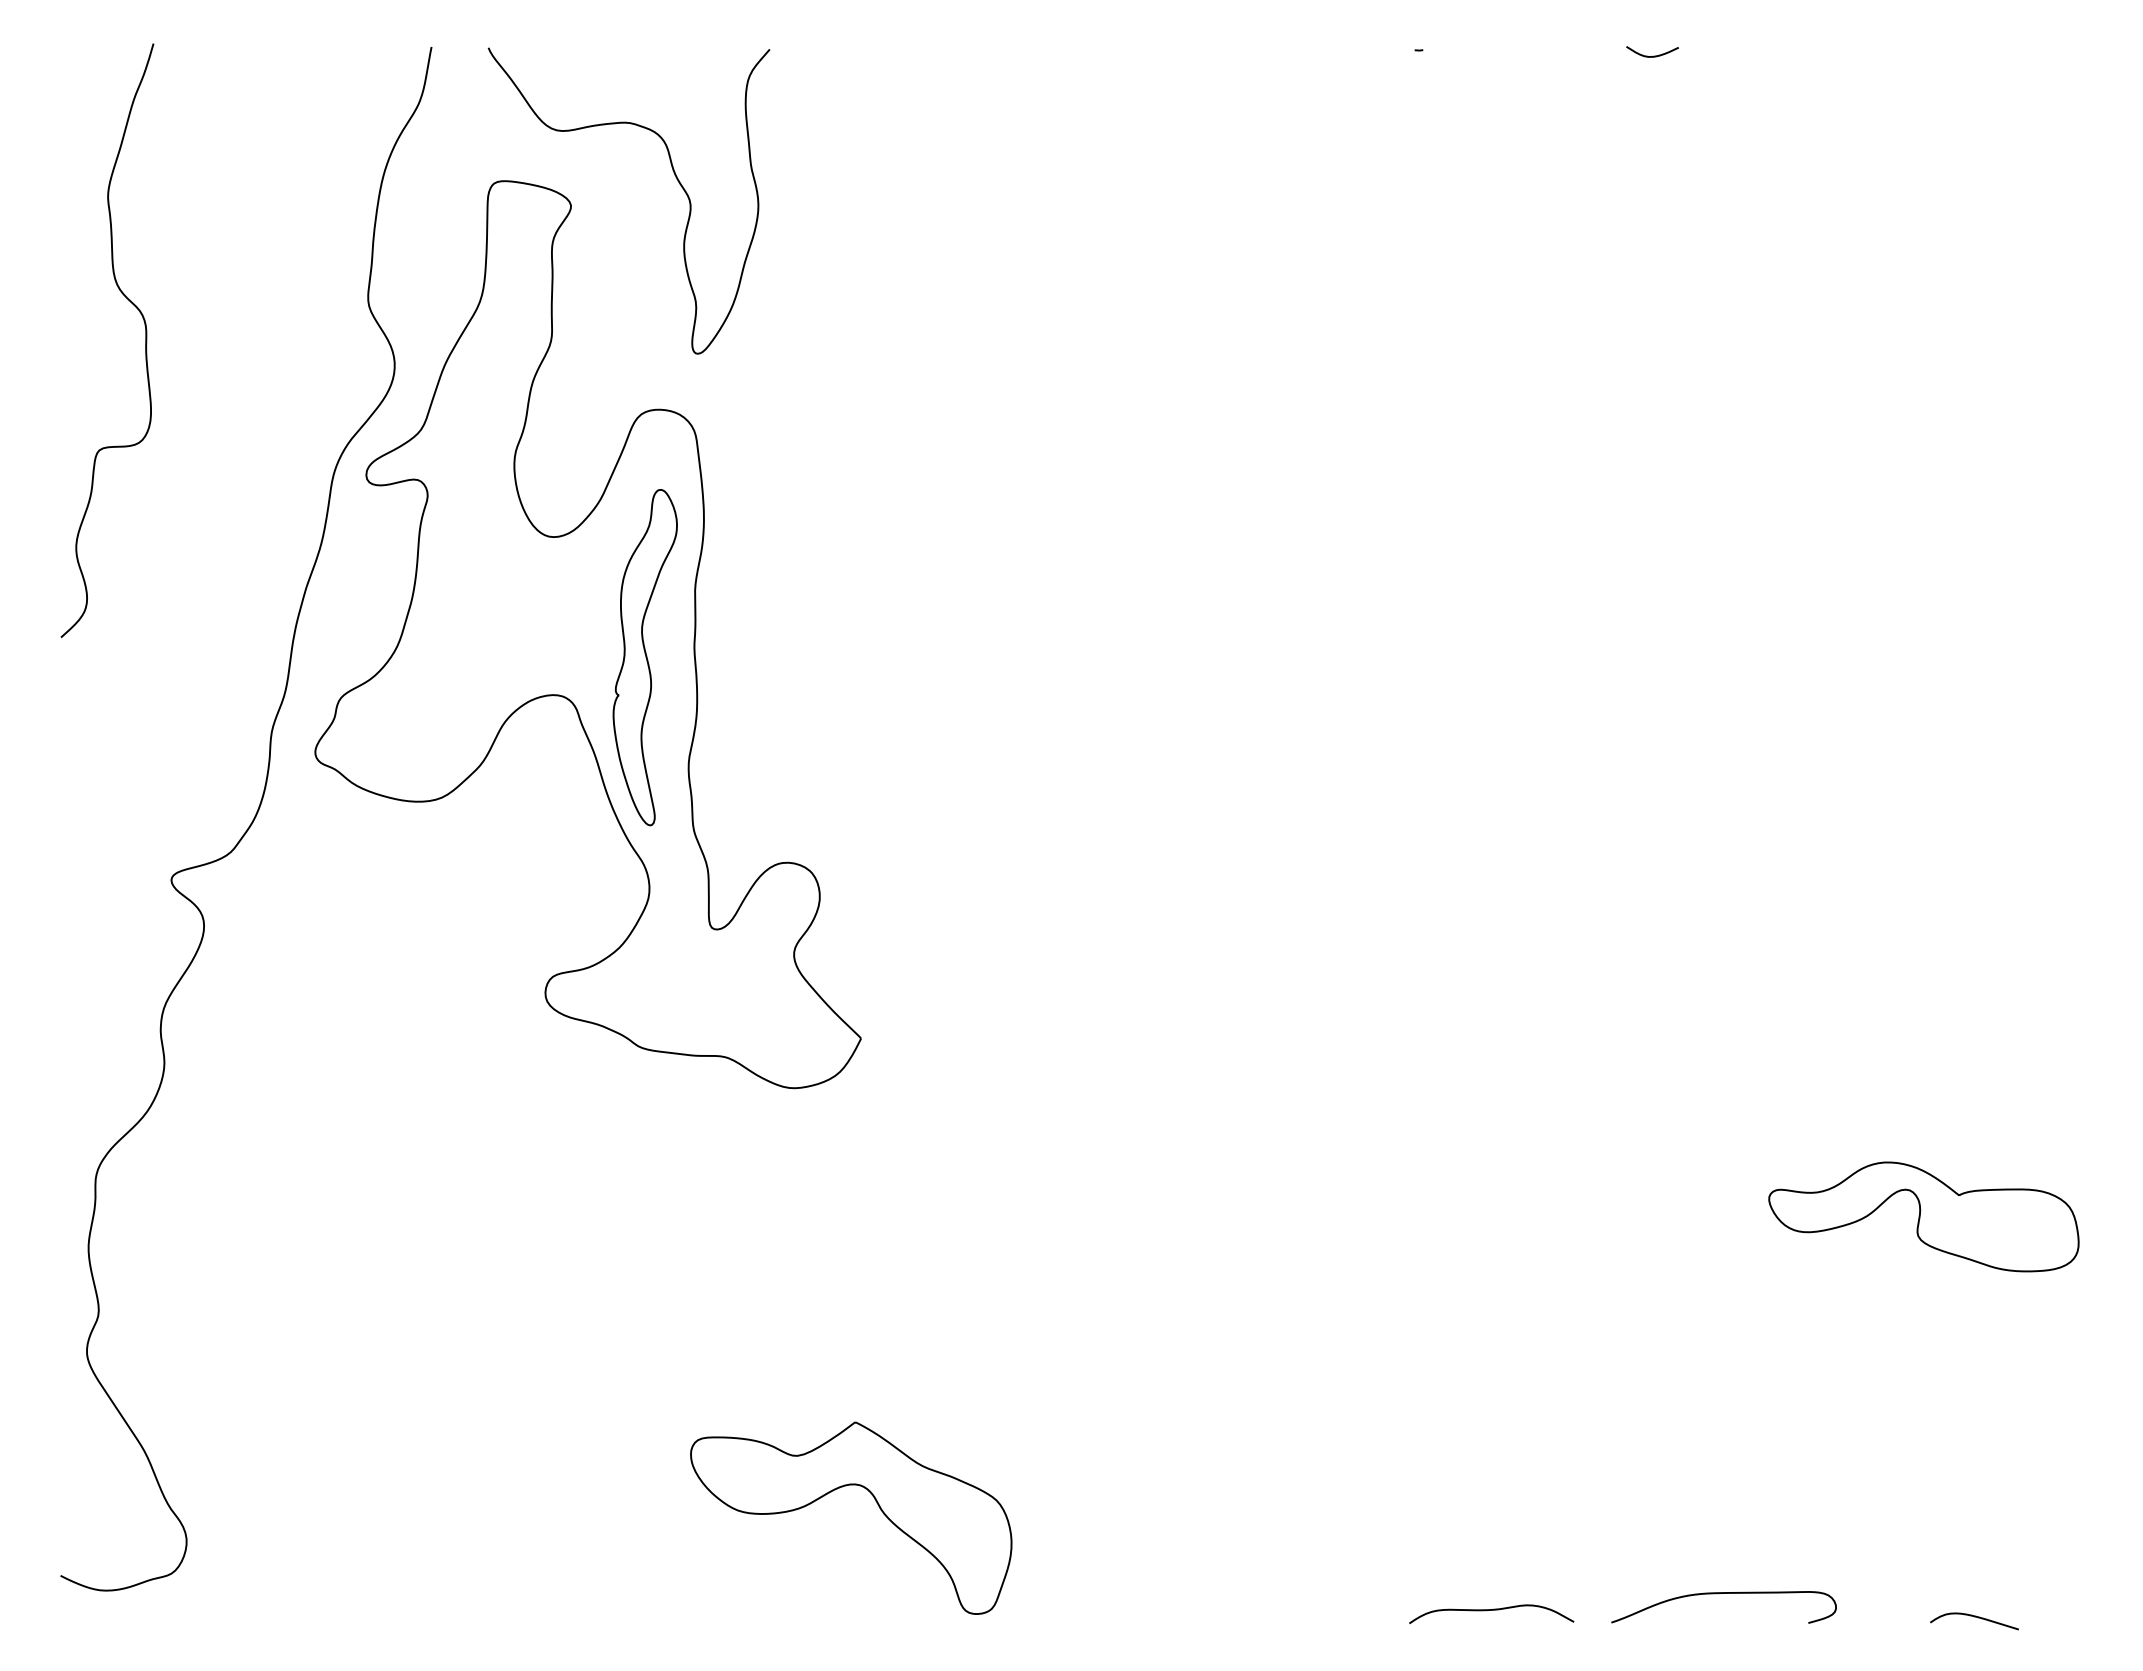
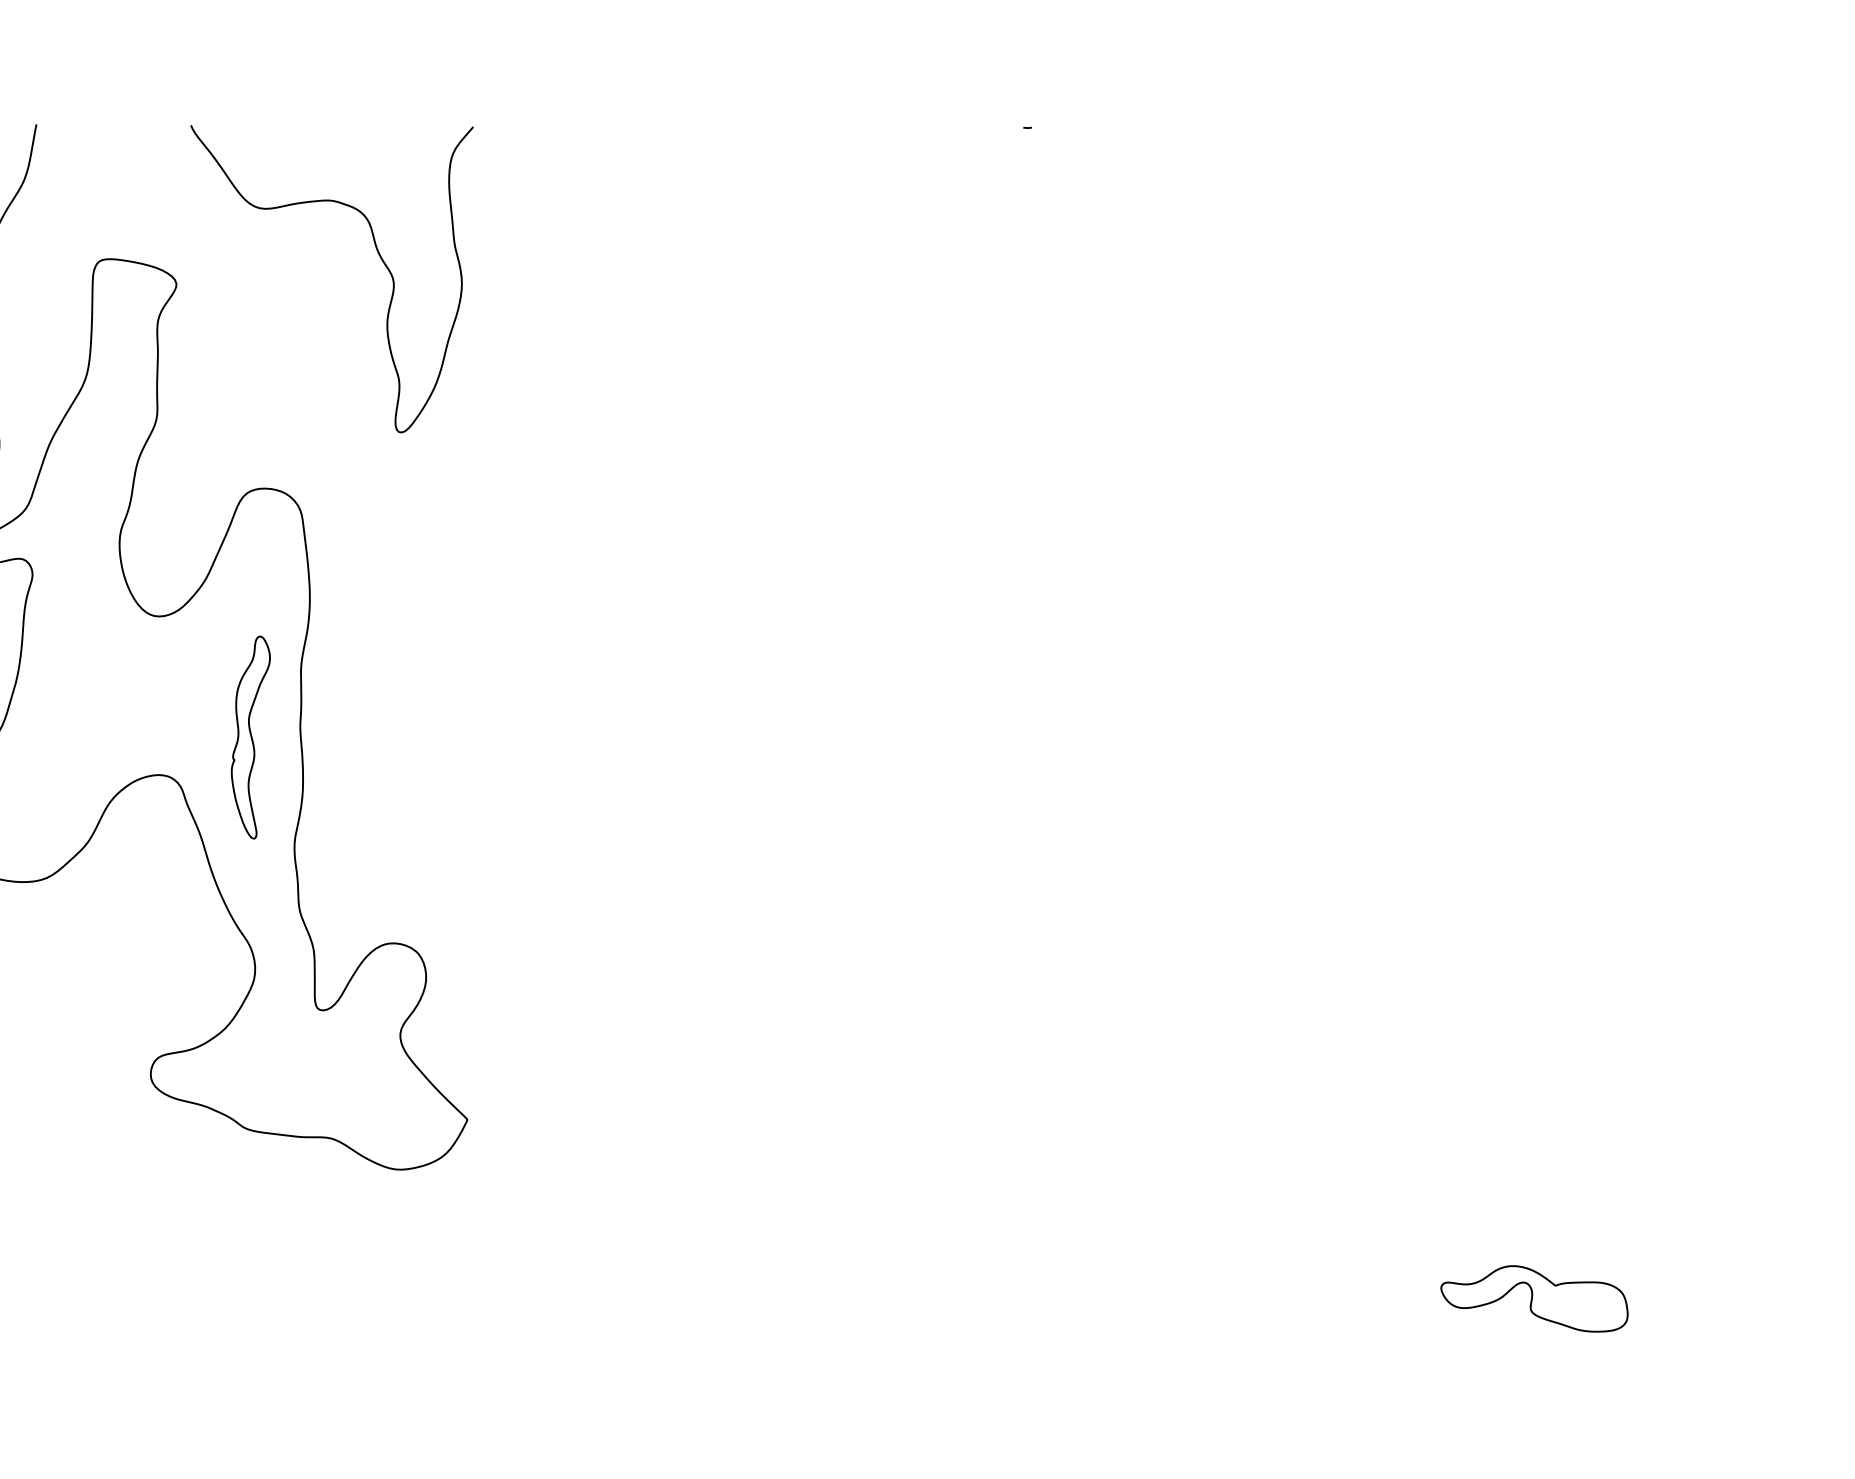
curve: (1653, 55) -> (1263, 133), removed
curve: (675, 177) -> (378, 255), moved
part: (644, 657) -> (250, 737), size x0.6
part: (1923, 1216) -> (1534, 1298), size x0.6

